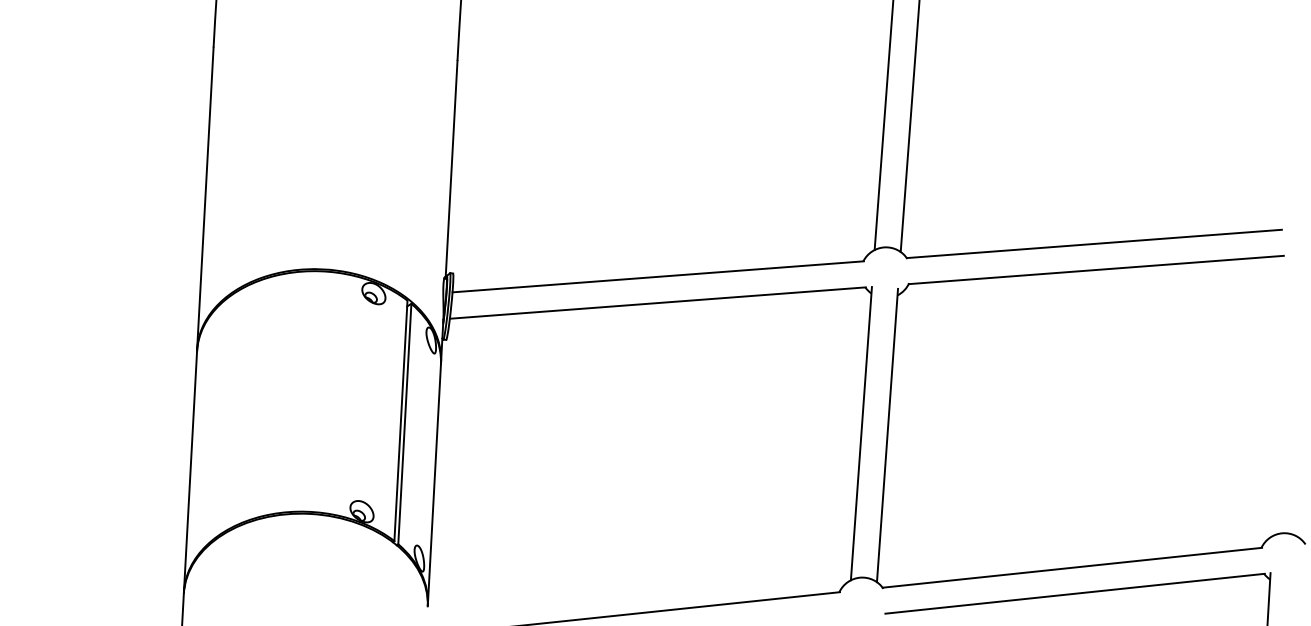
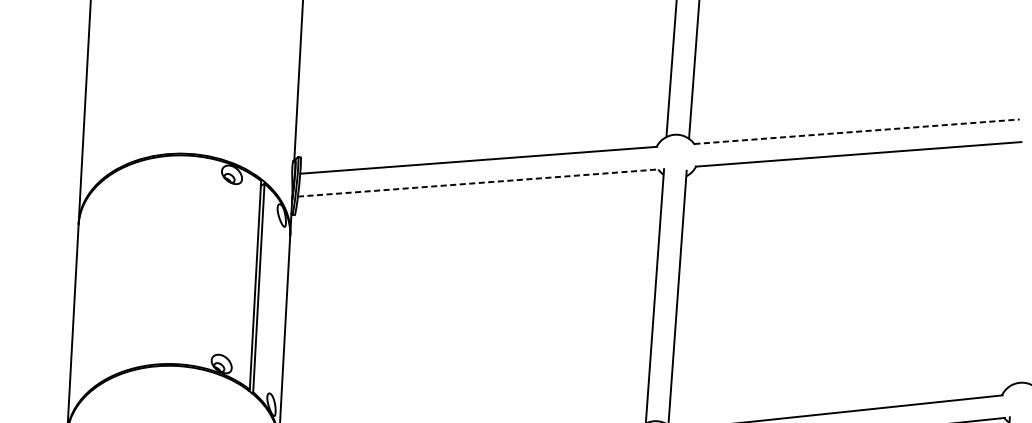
line: (1094, 243) -> (857, 131), solid -> dashed
line: (657, 303) -> (478, 183), solid -> dashed

